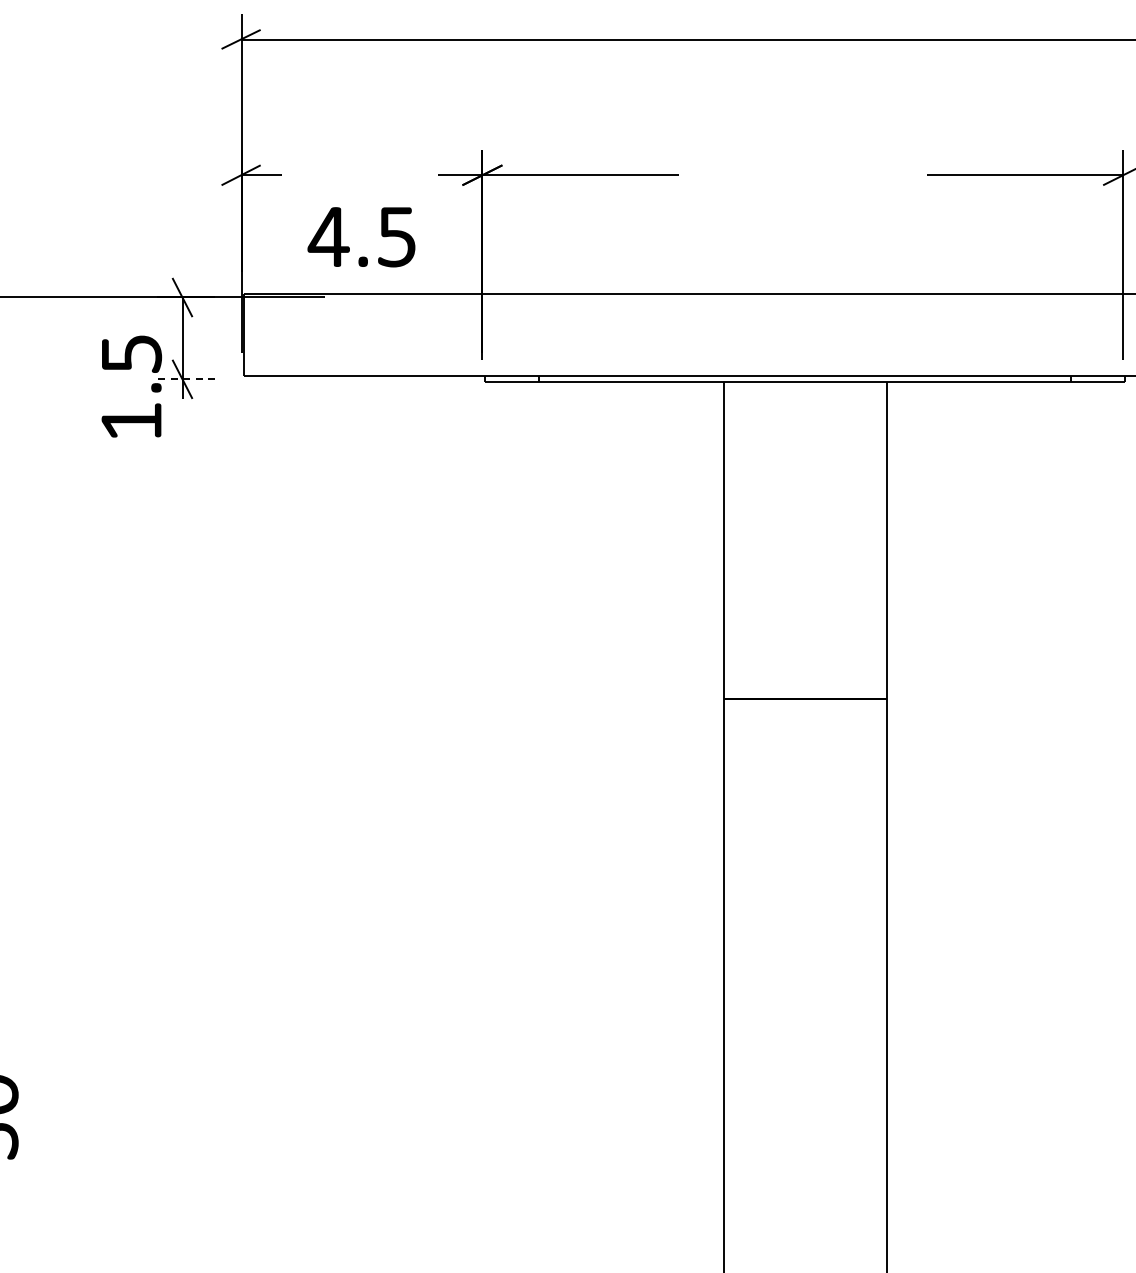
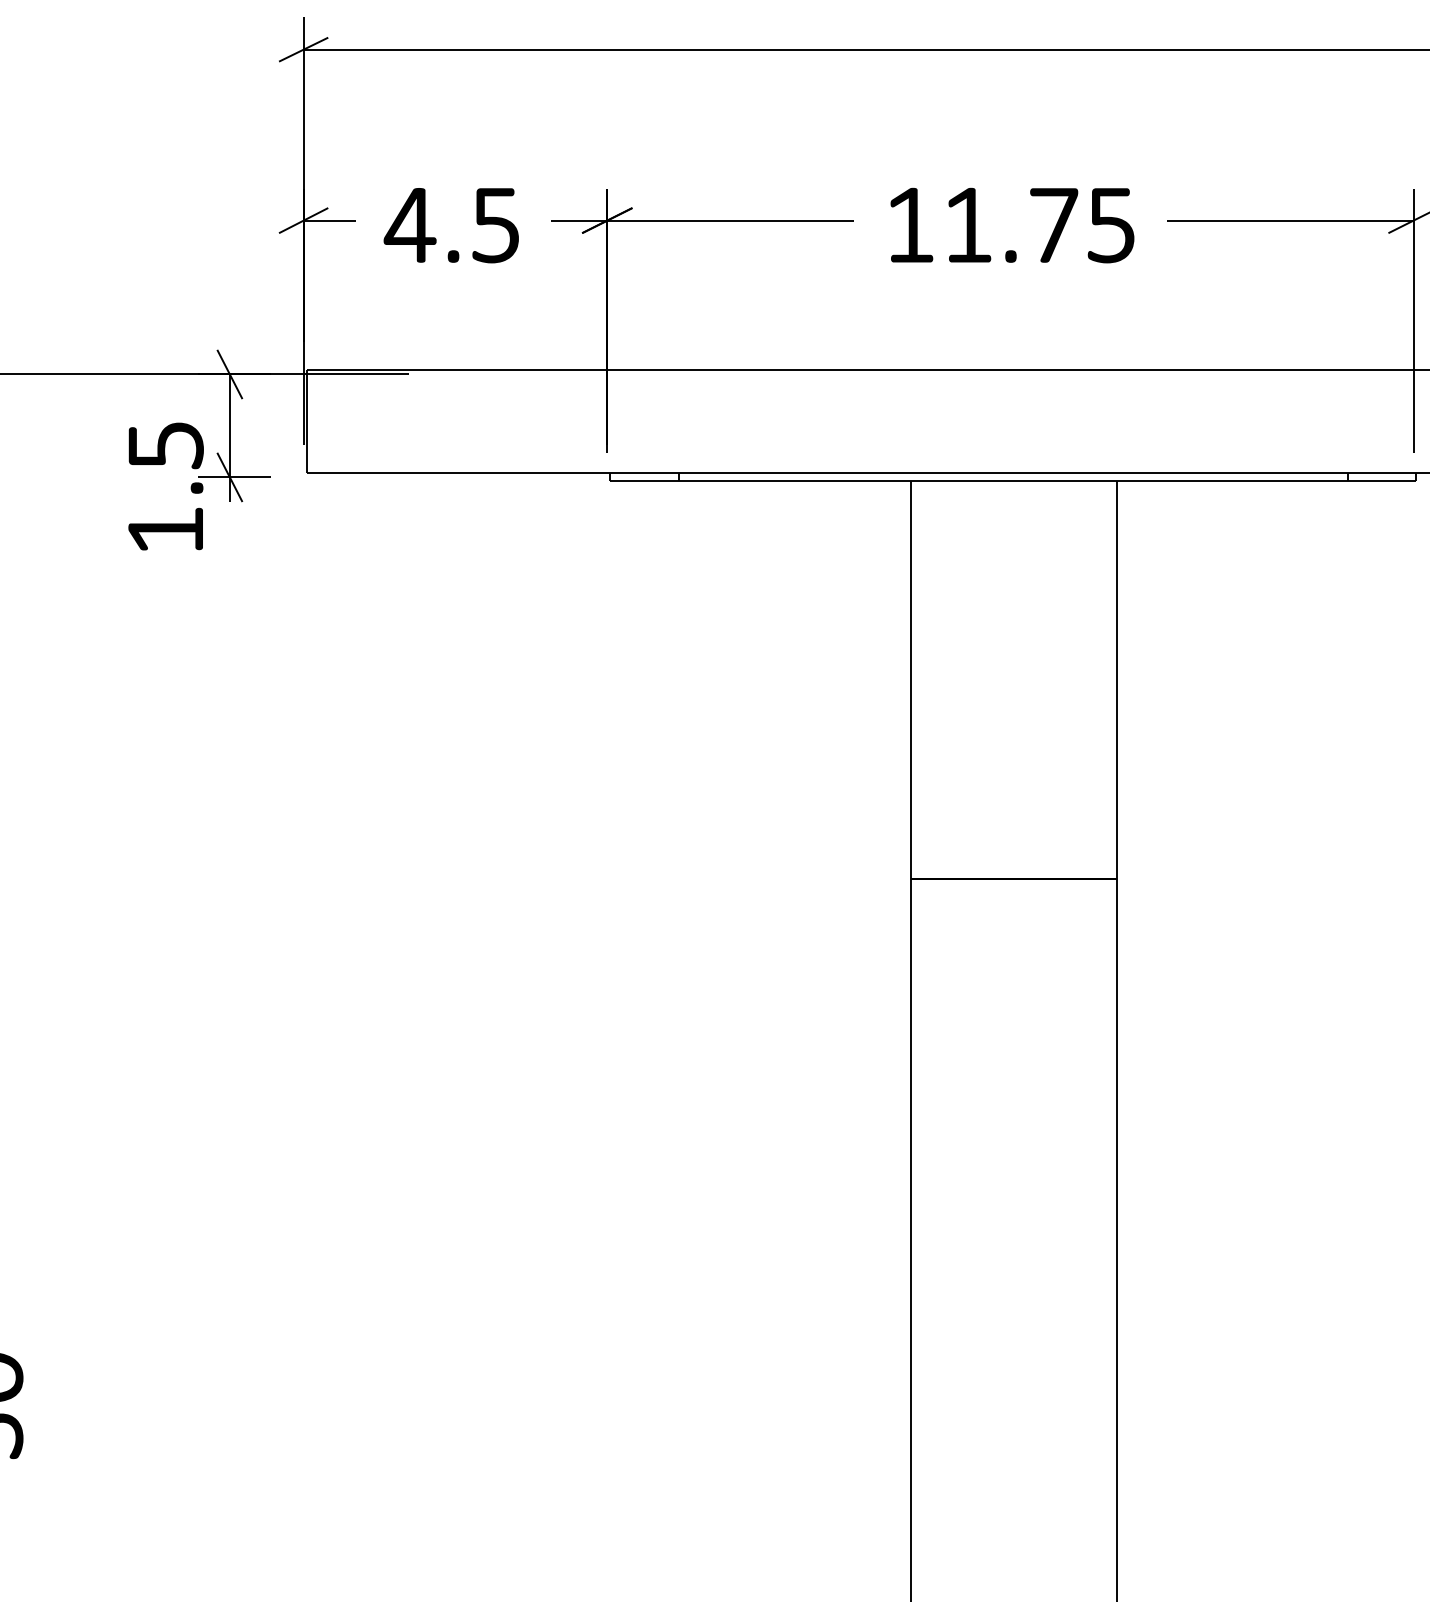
part: (804, 198) -> (1012, 249), added
part: (349, 247) -> (436, 238), moved
line: (185, 378) -> (233, 476), dashed -> solid

